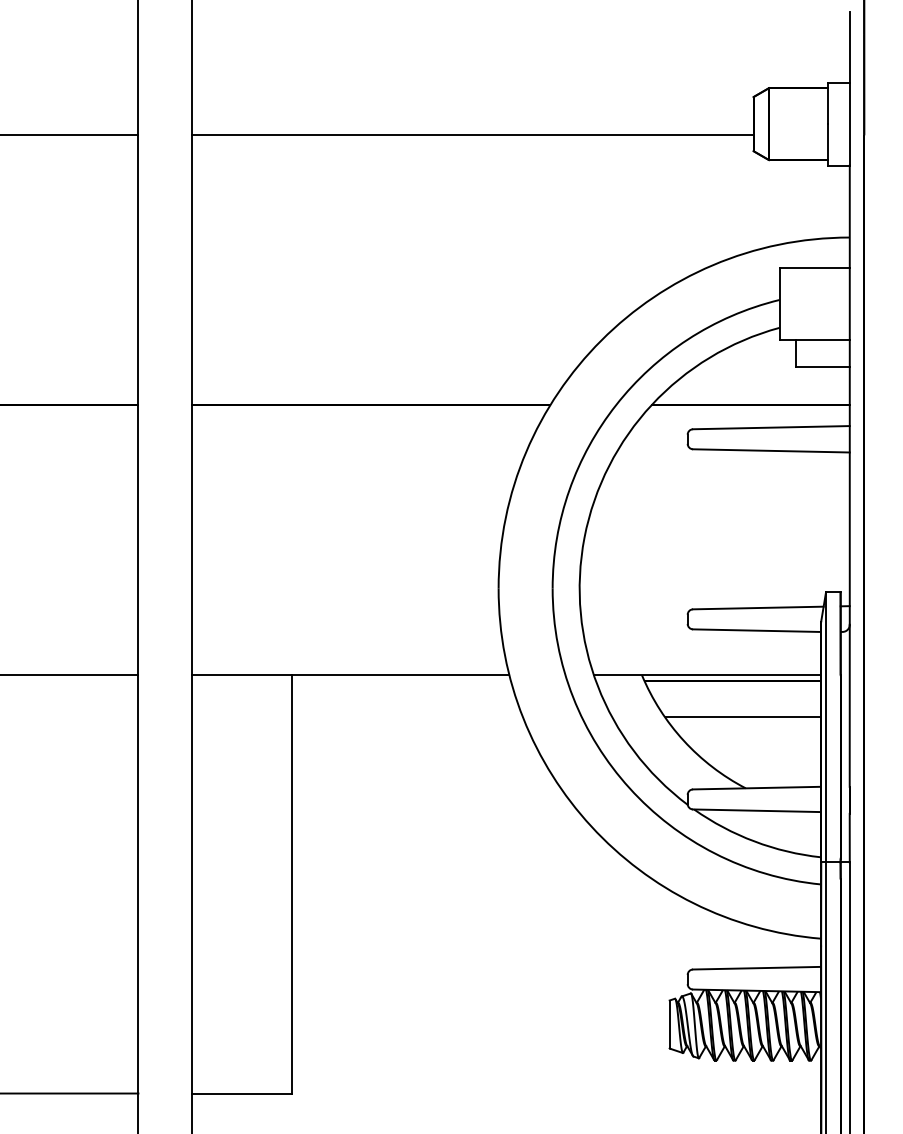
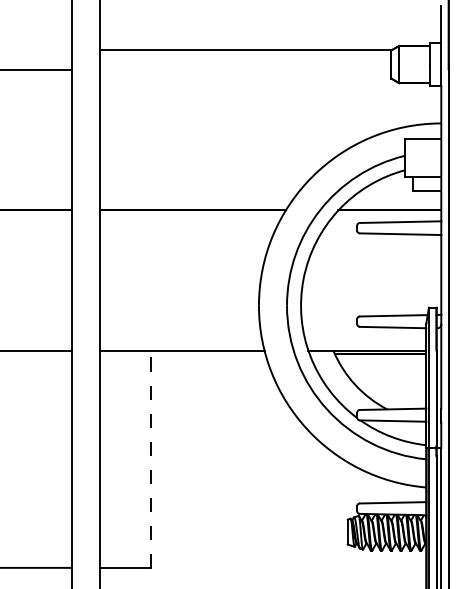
line: (472, 135) -> (245, 50), moved
line: (742, 717) -> (385, 372), removed
line: (291, 884) -> (151, 459), solid -> dashed

